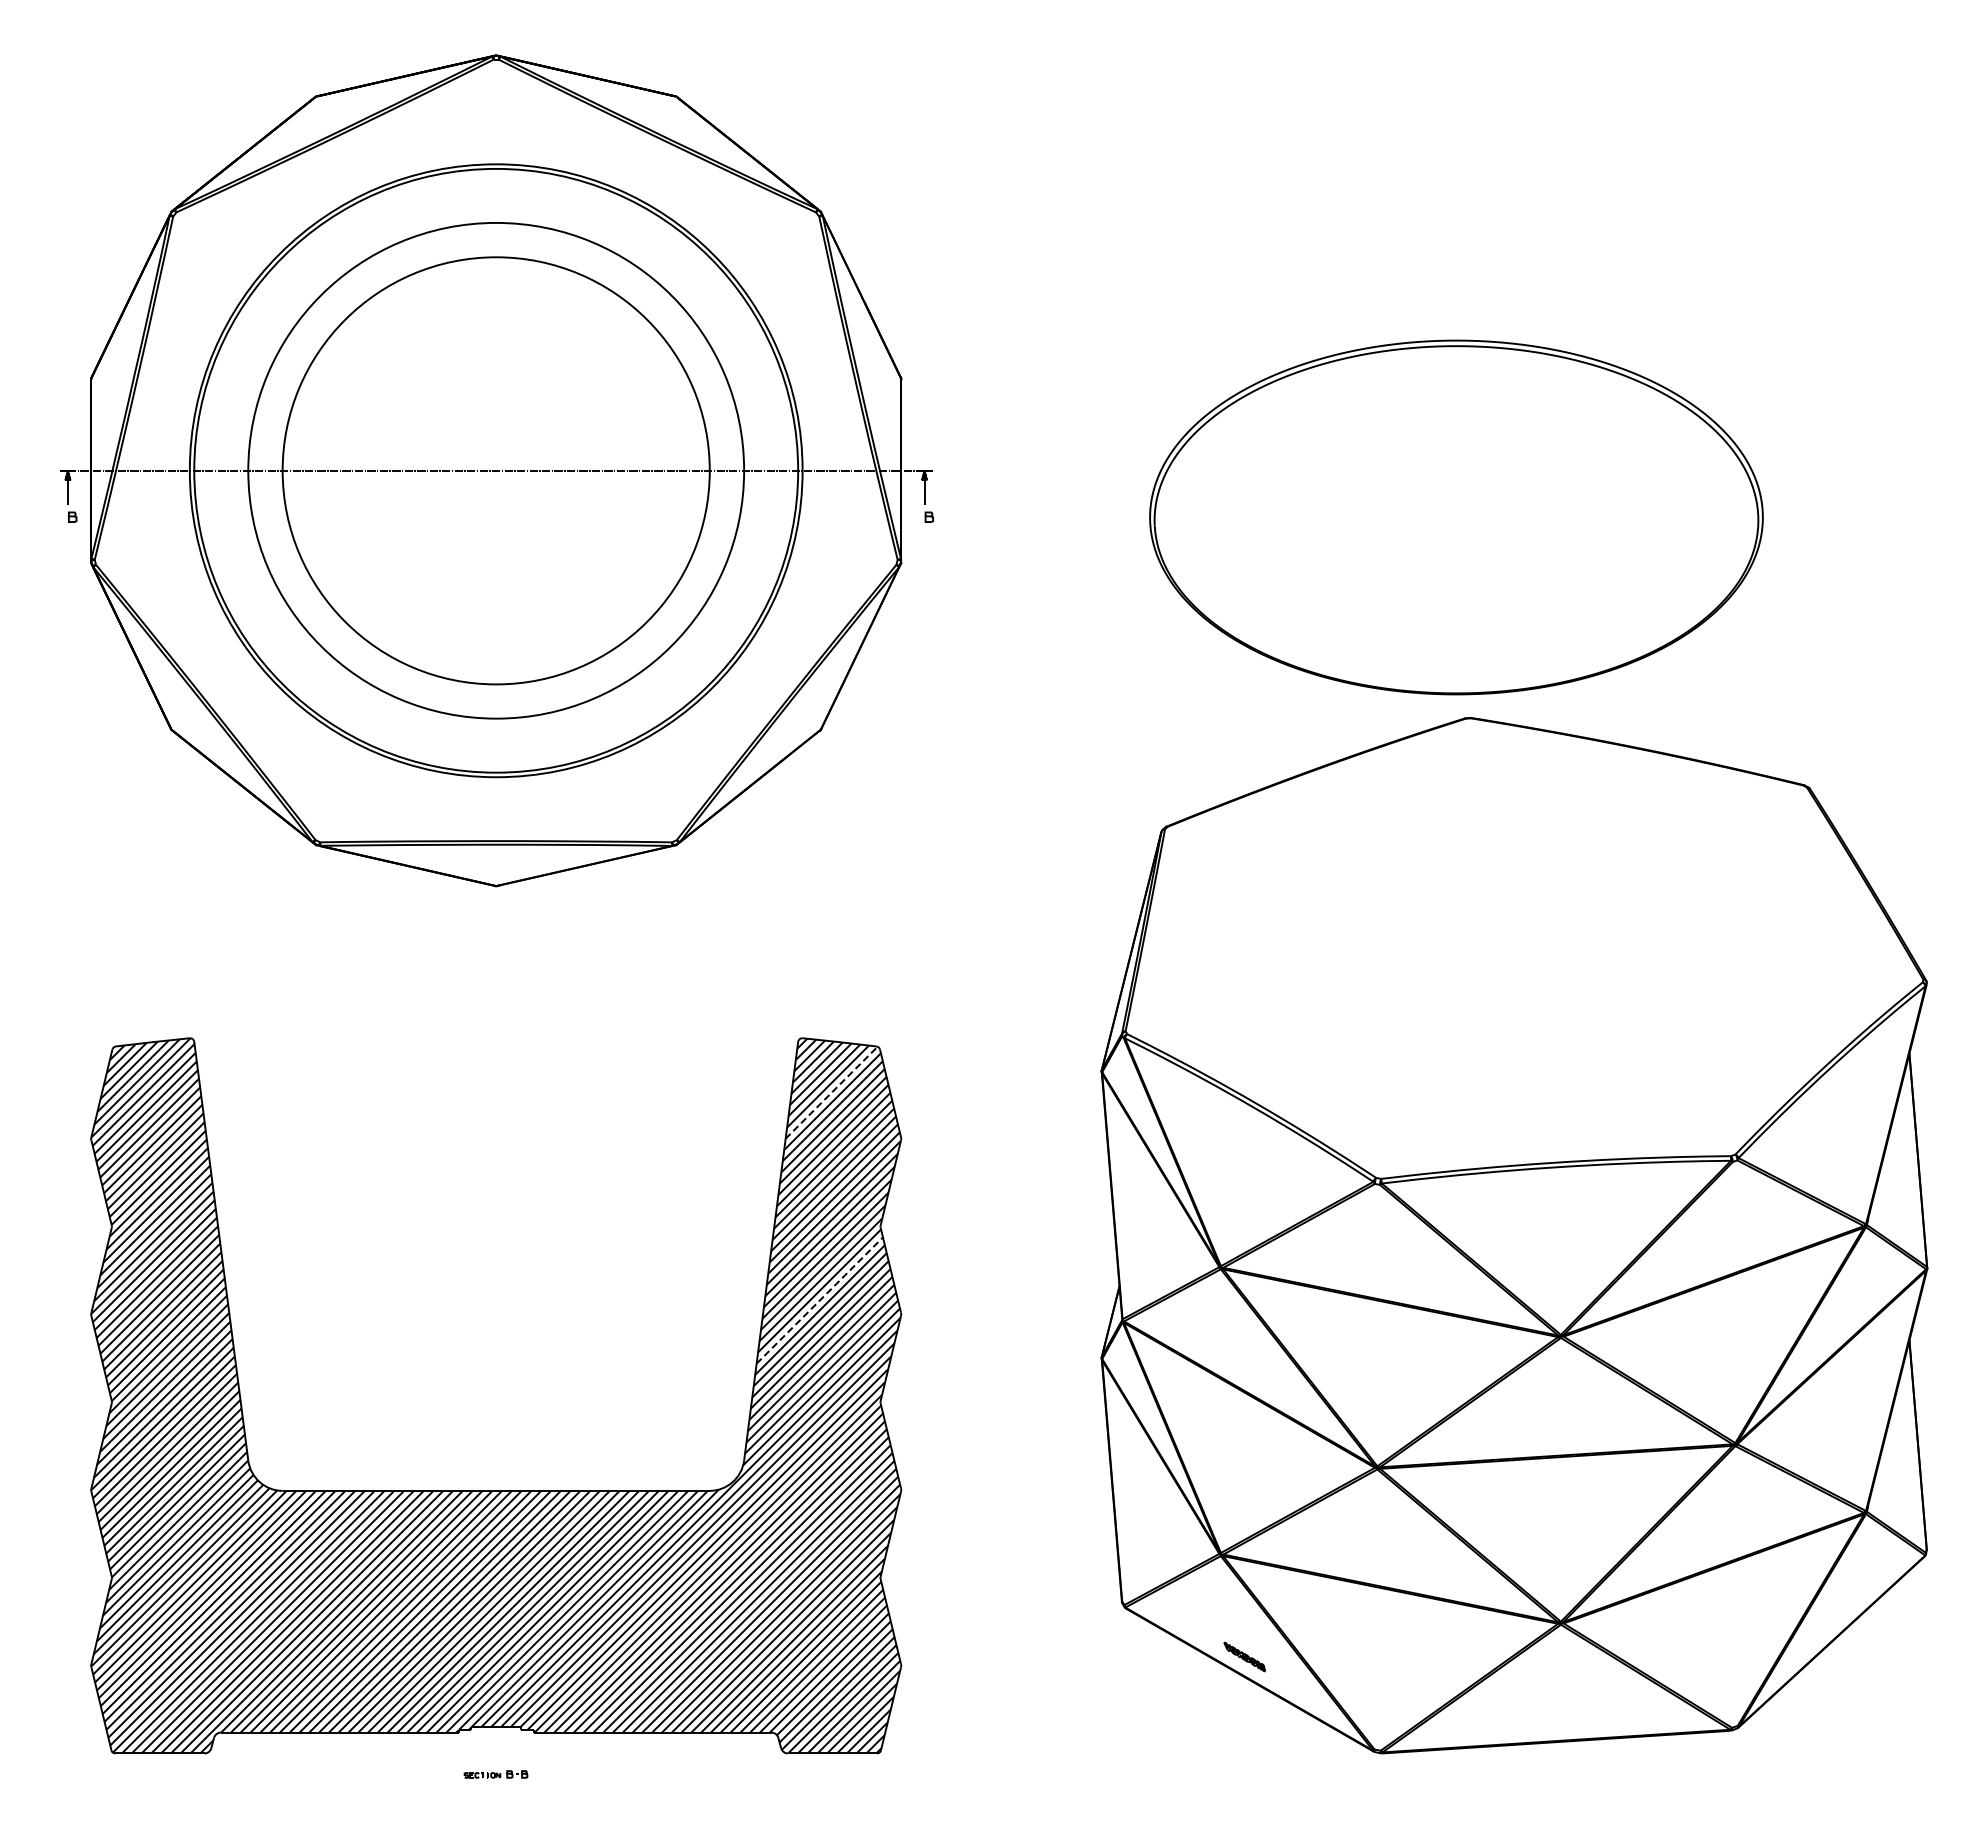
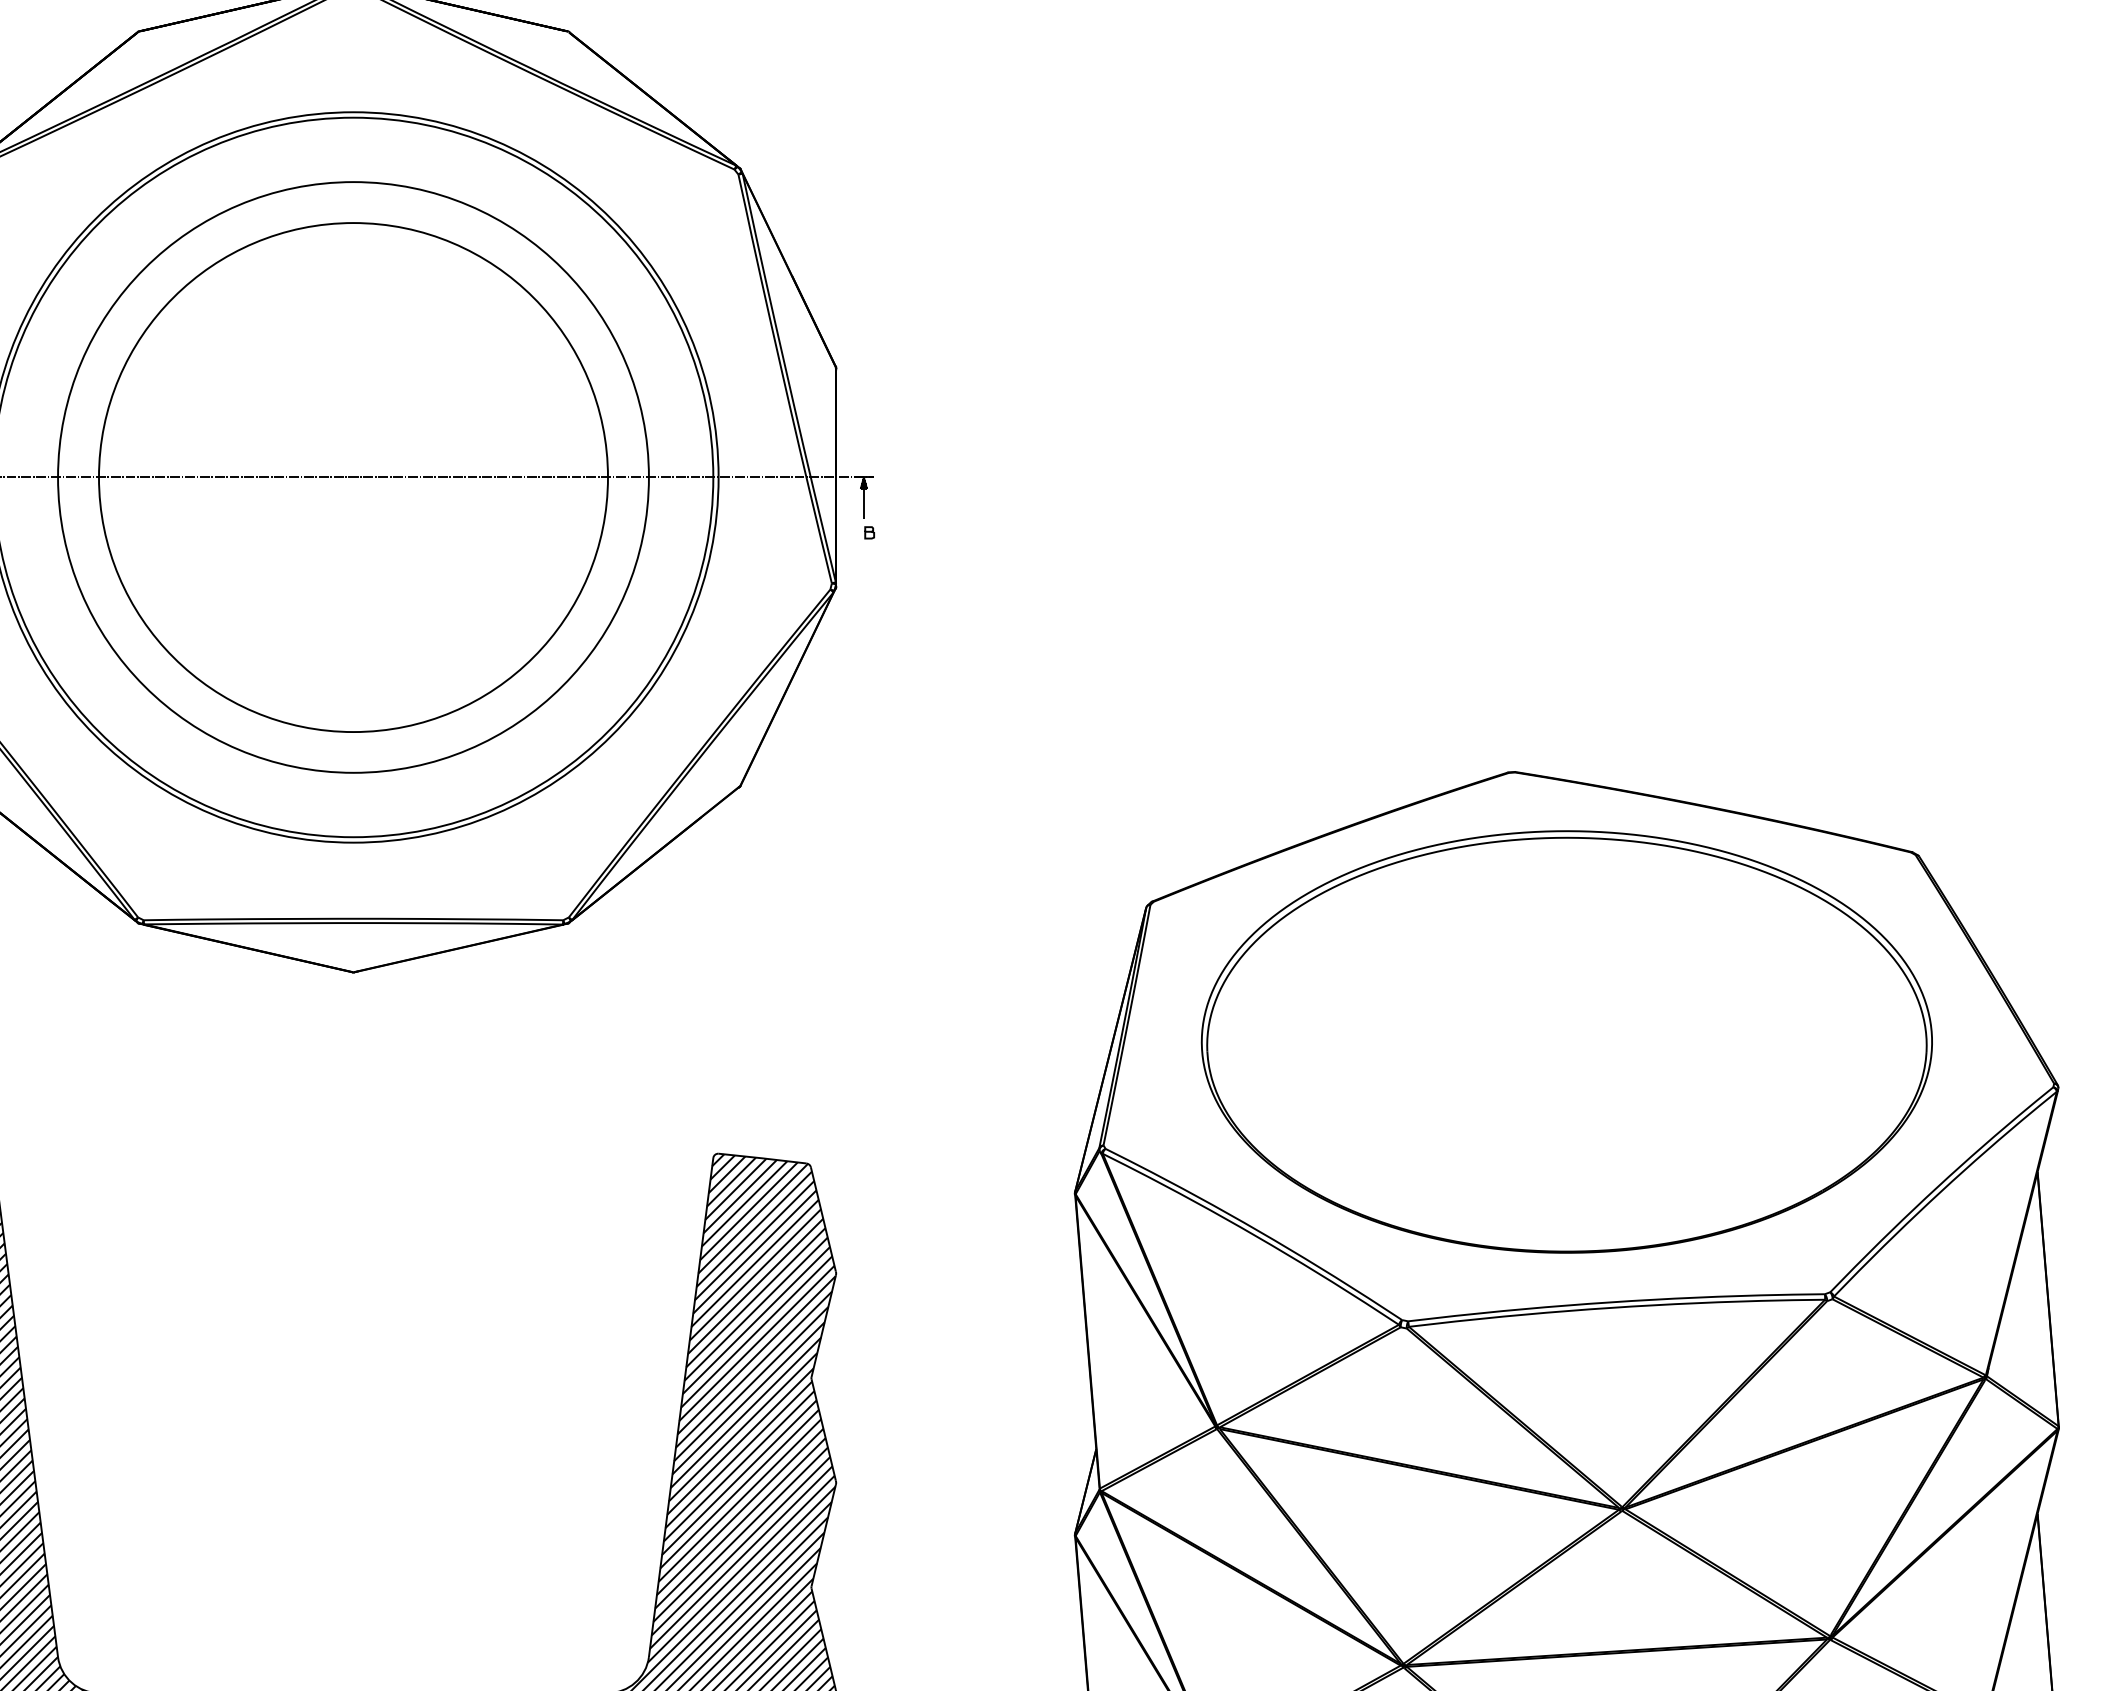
part: (1456, 517) -> (1566, 1041), moved
line: (831, 1092) -> (753, 1218), dashed -> solid
line: (820, 1300) -> (739, 1466), dashed -> solid

